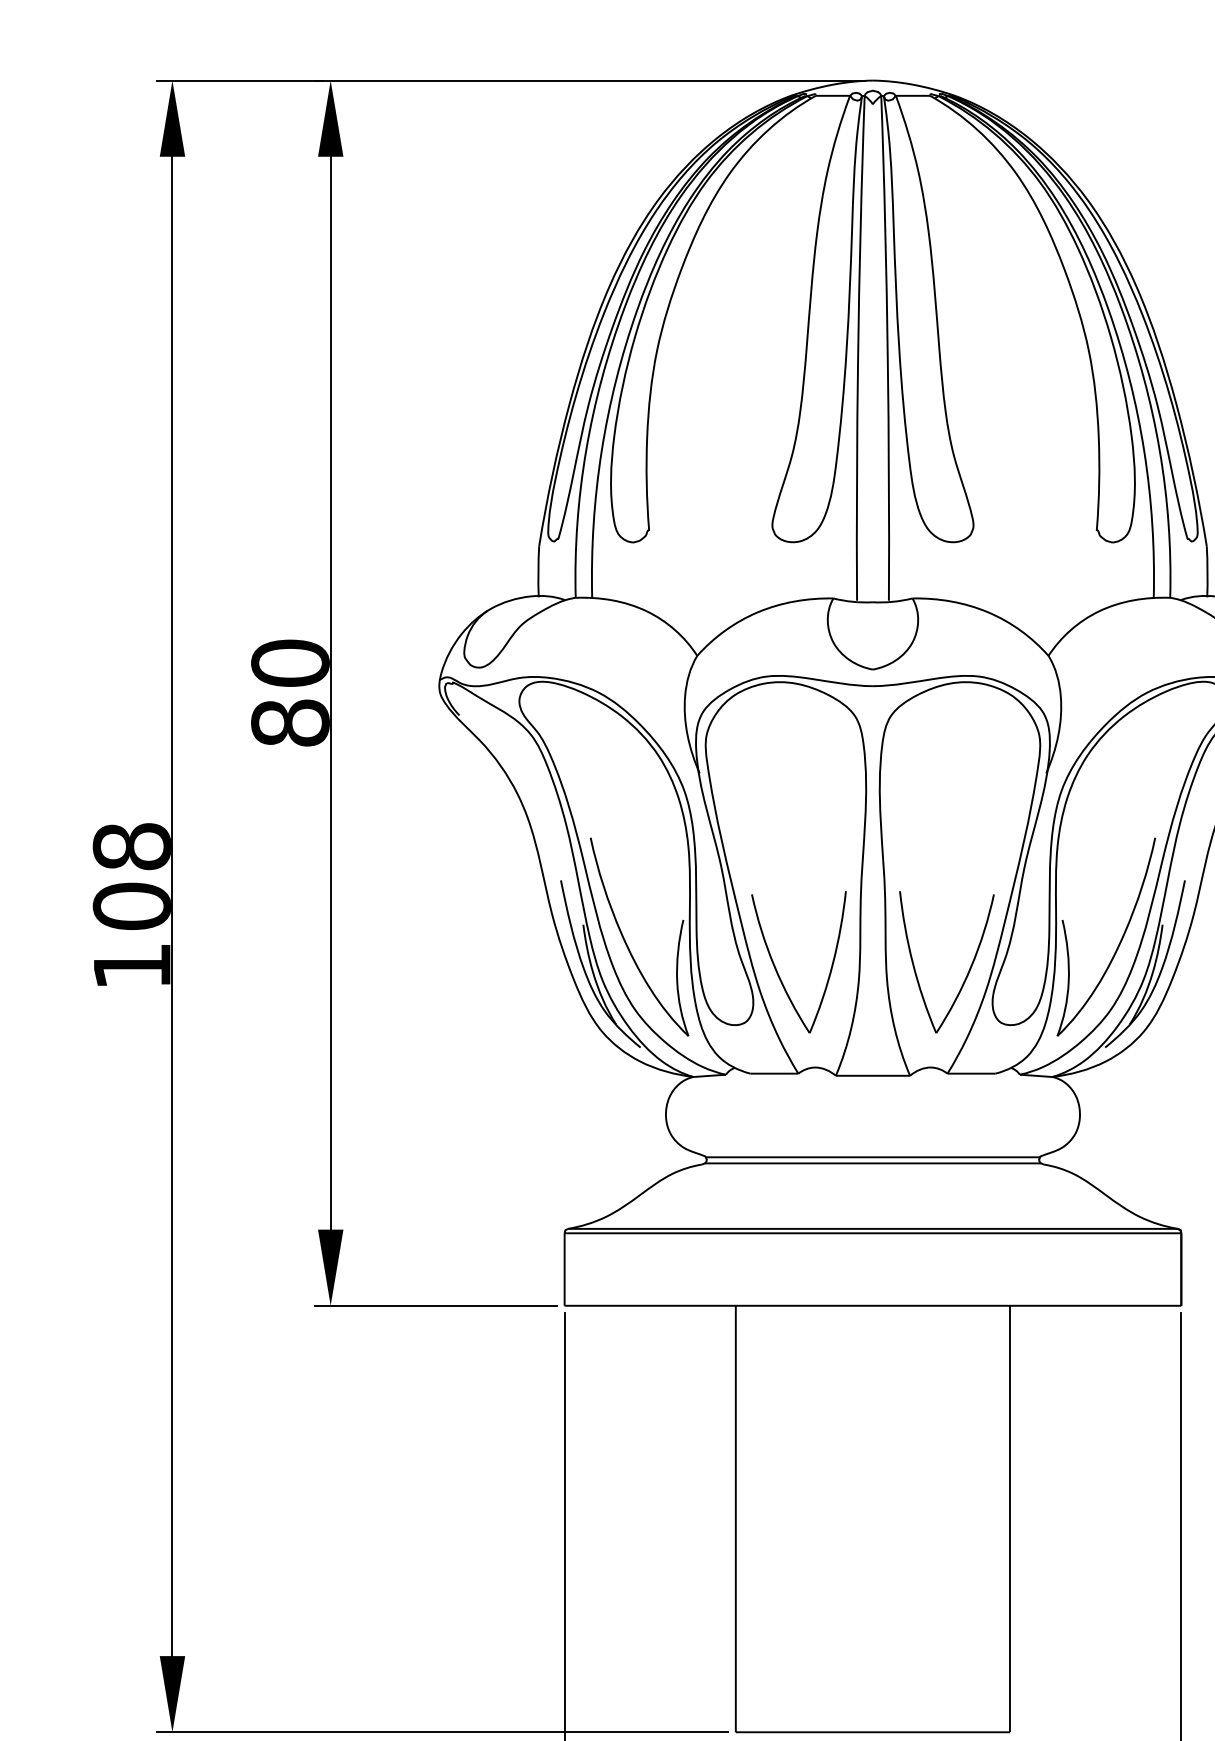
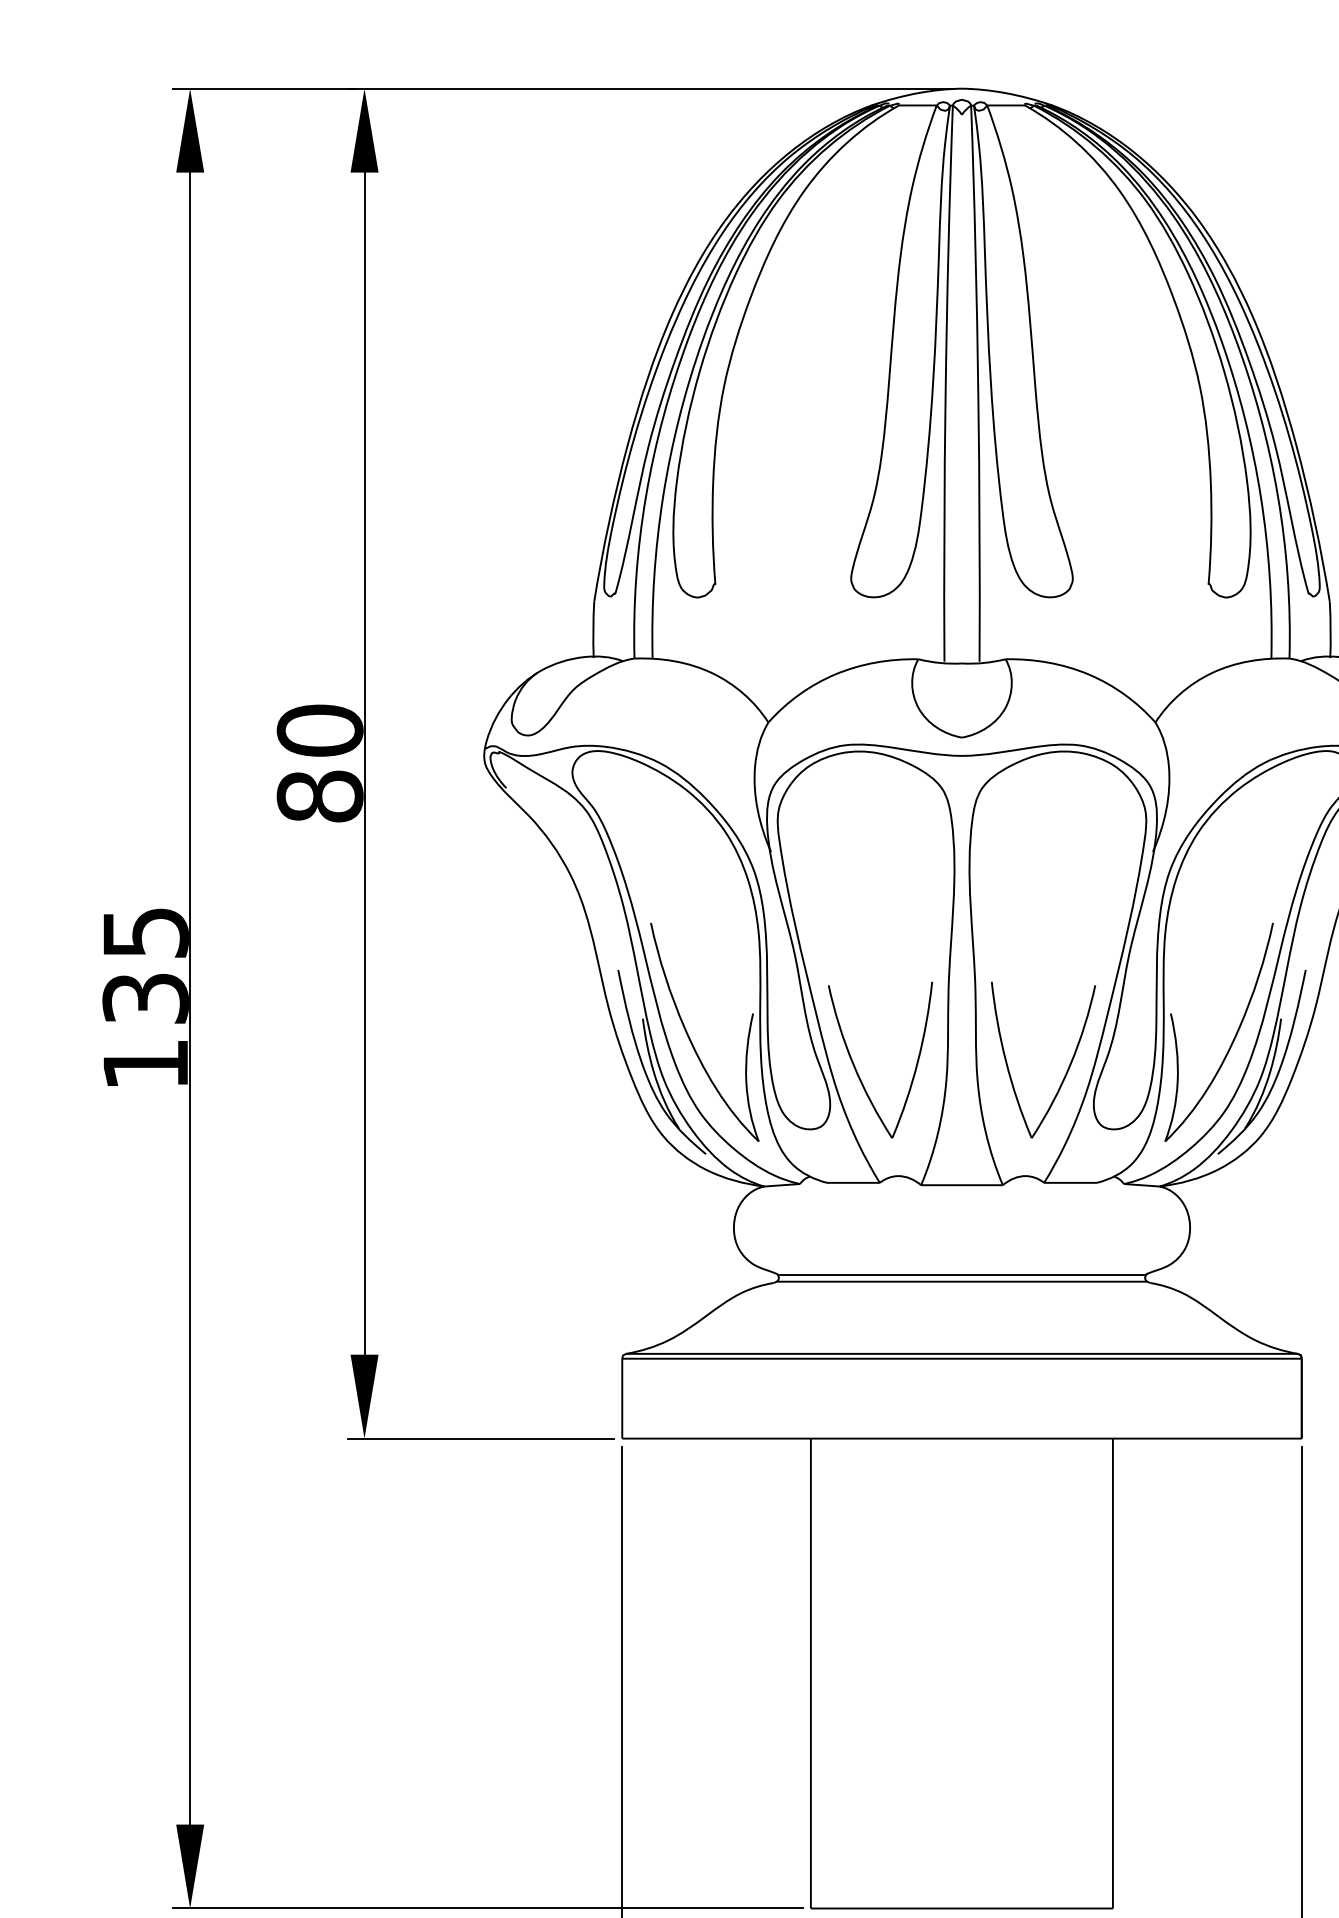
text: (131, 876) -> (145, 965), 108 -> 135

